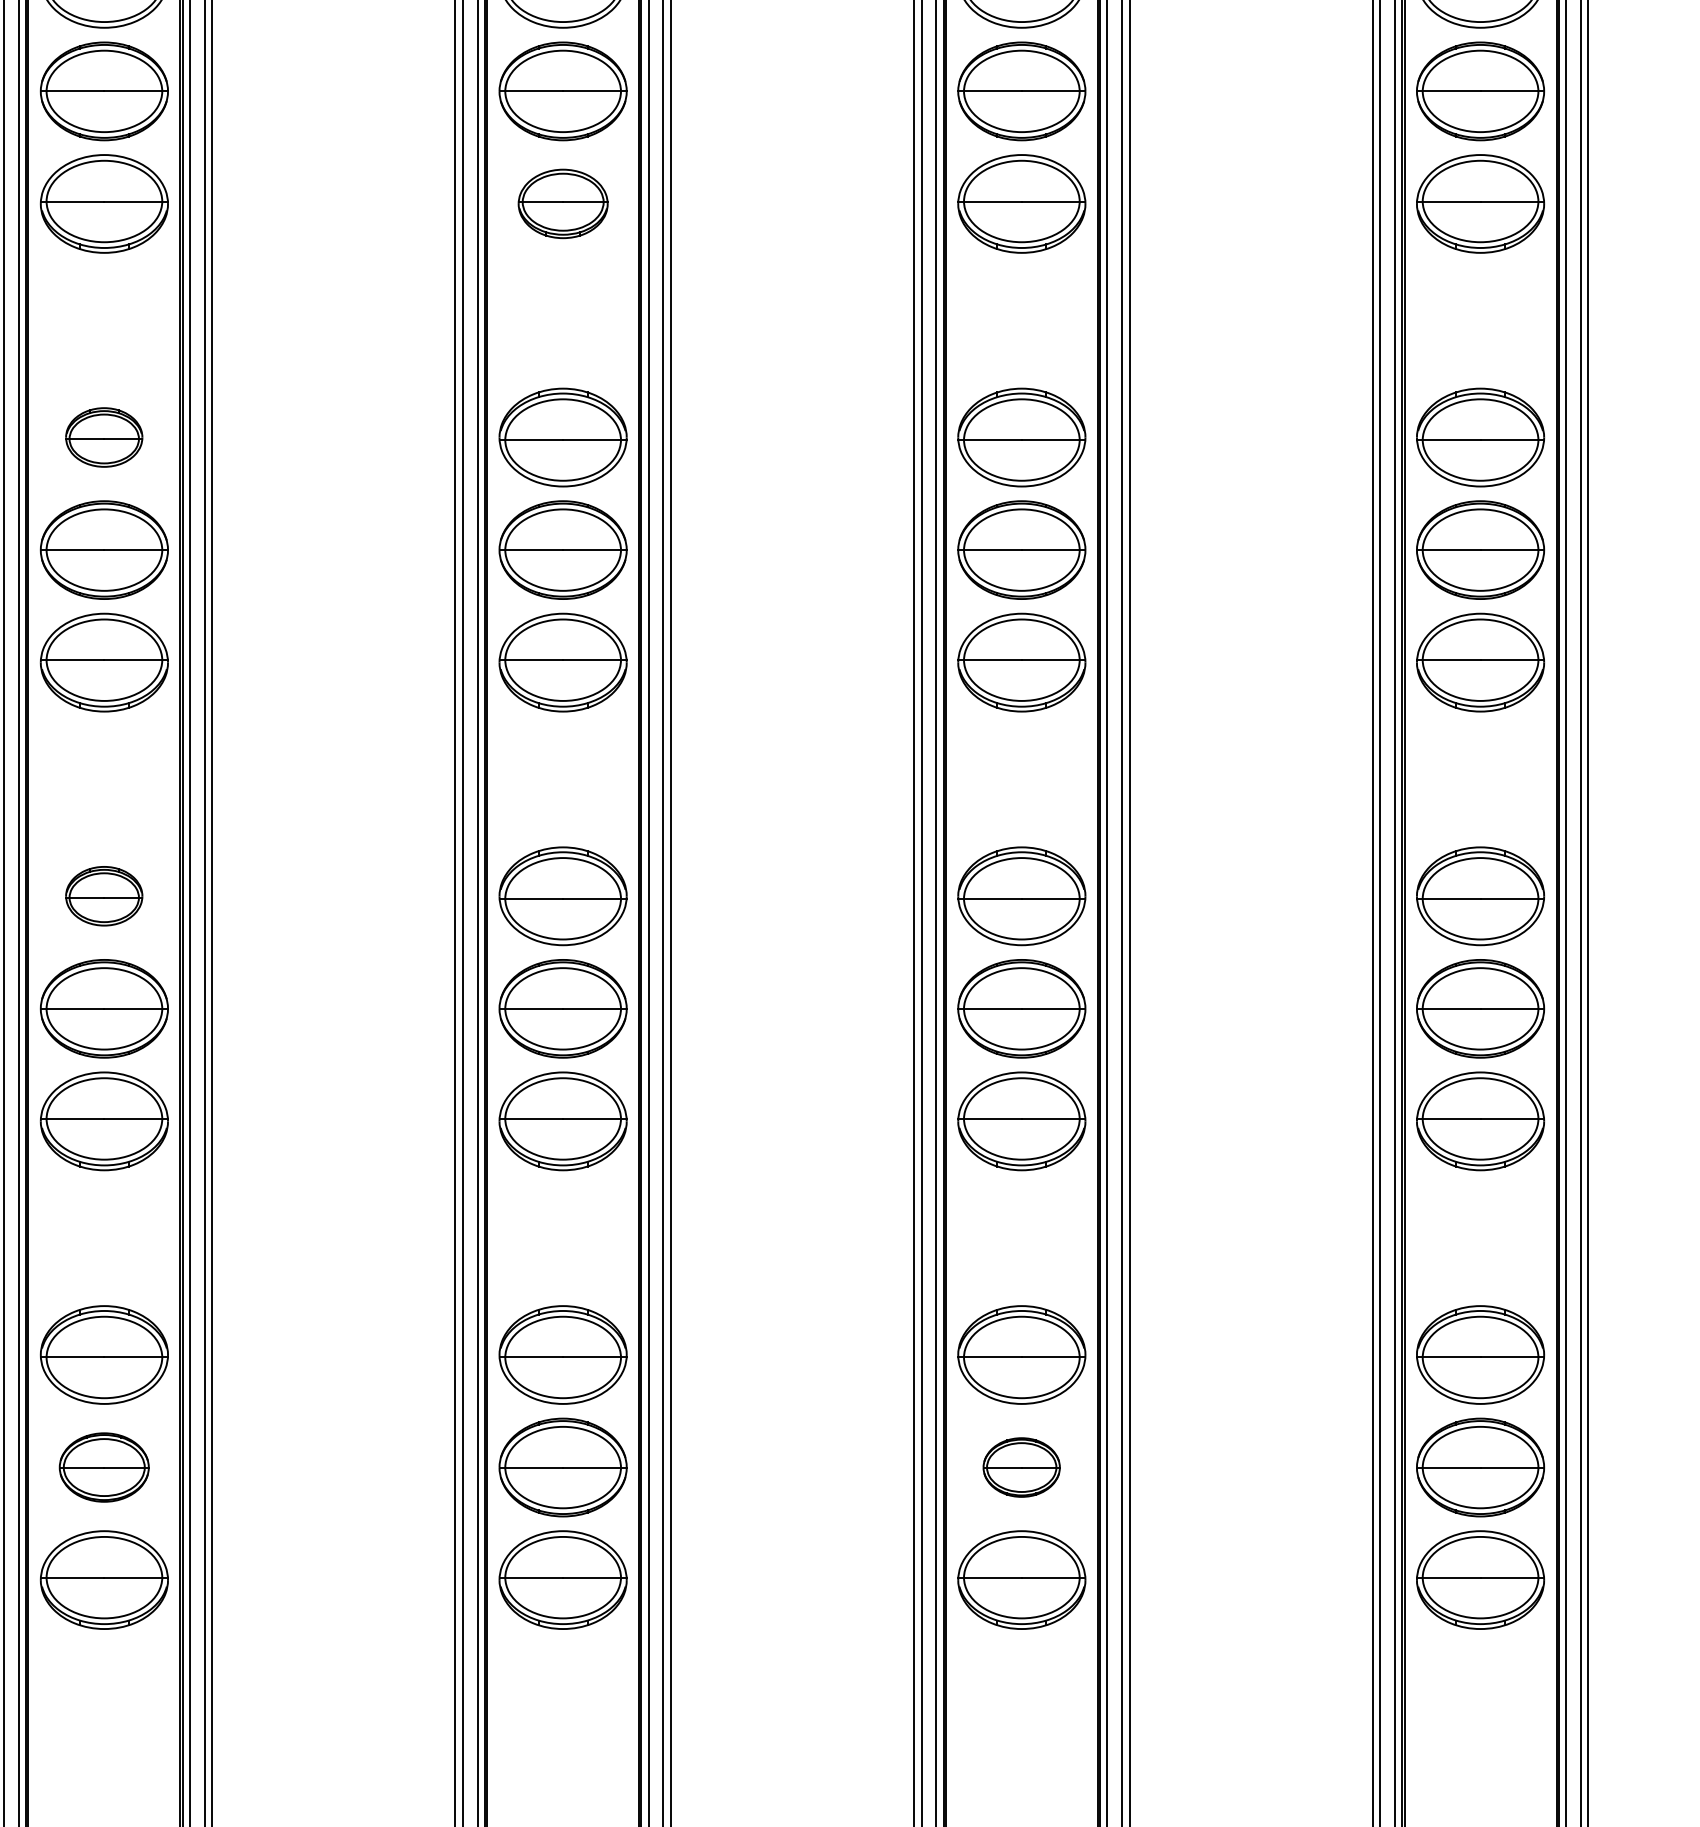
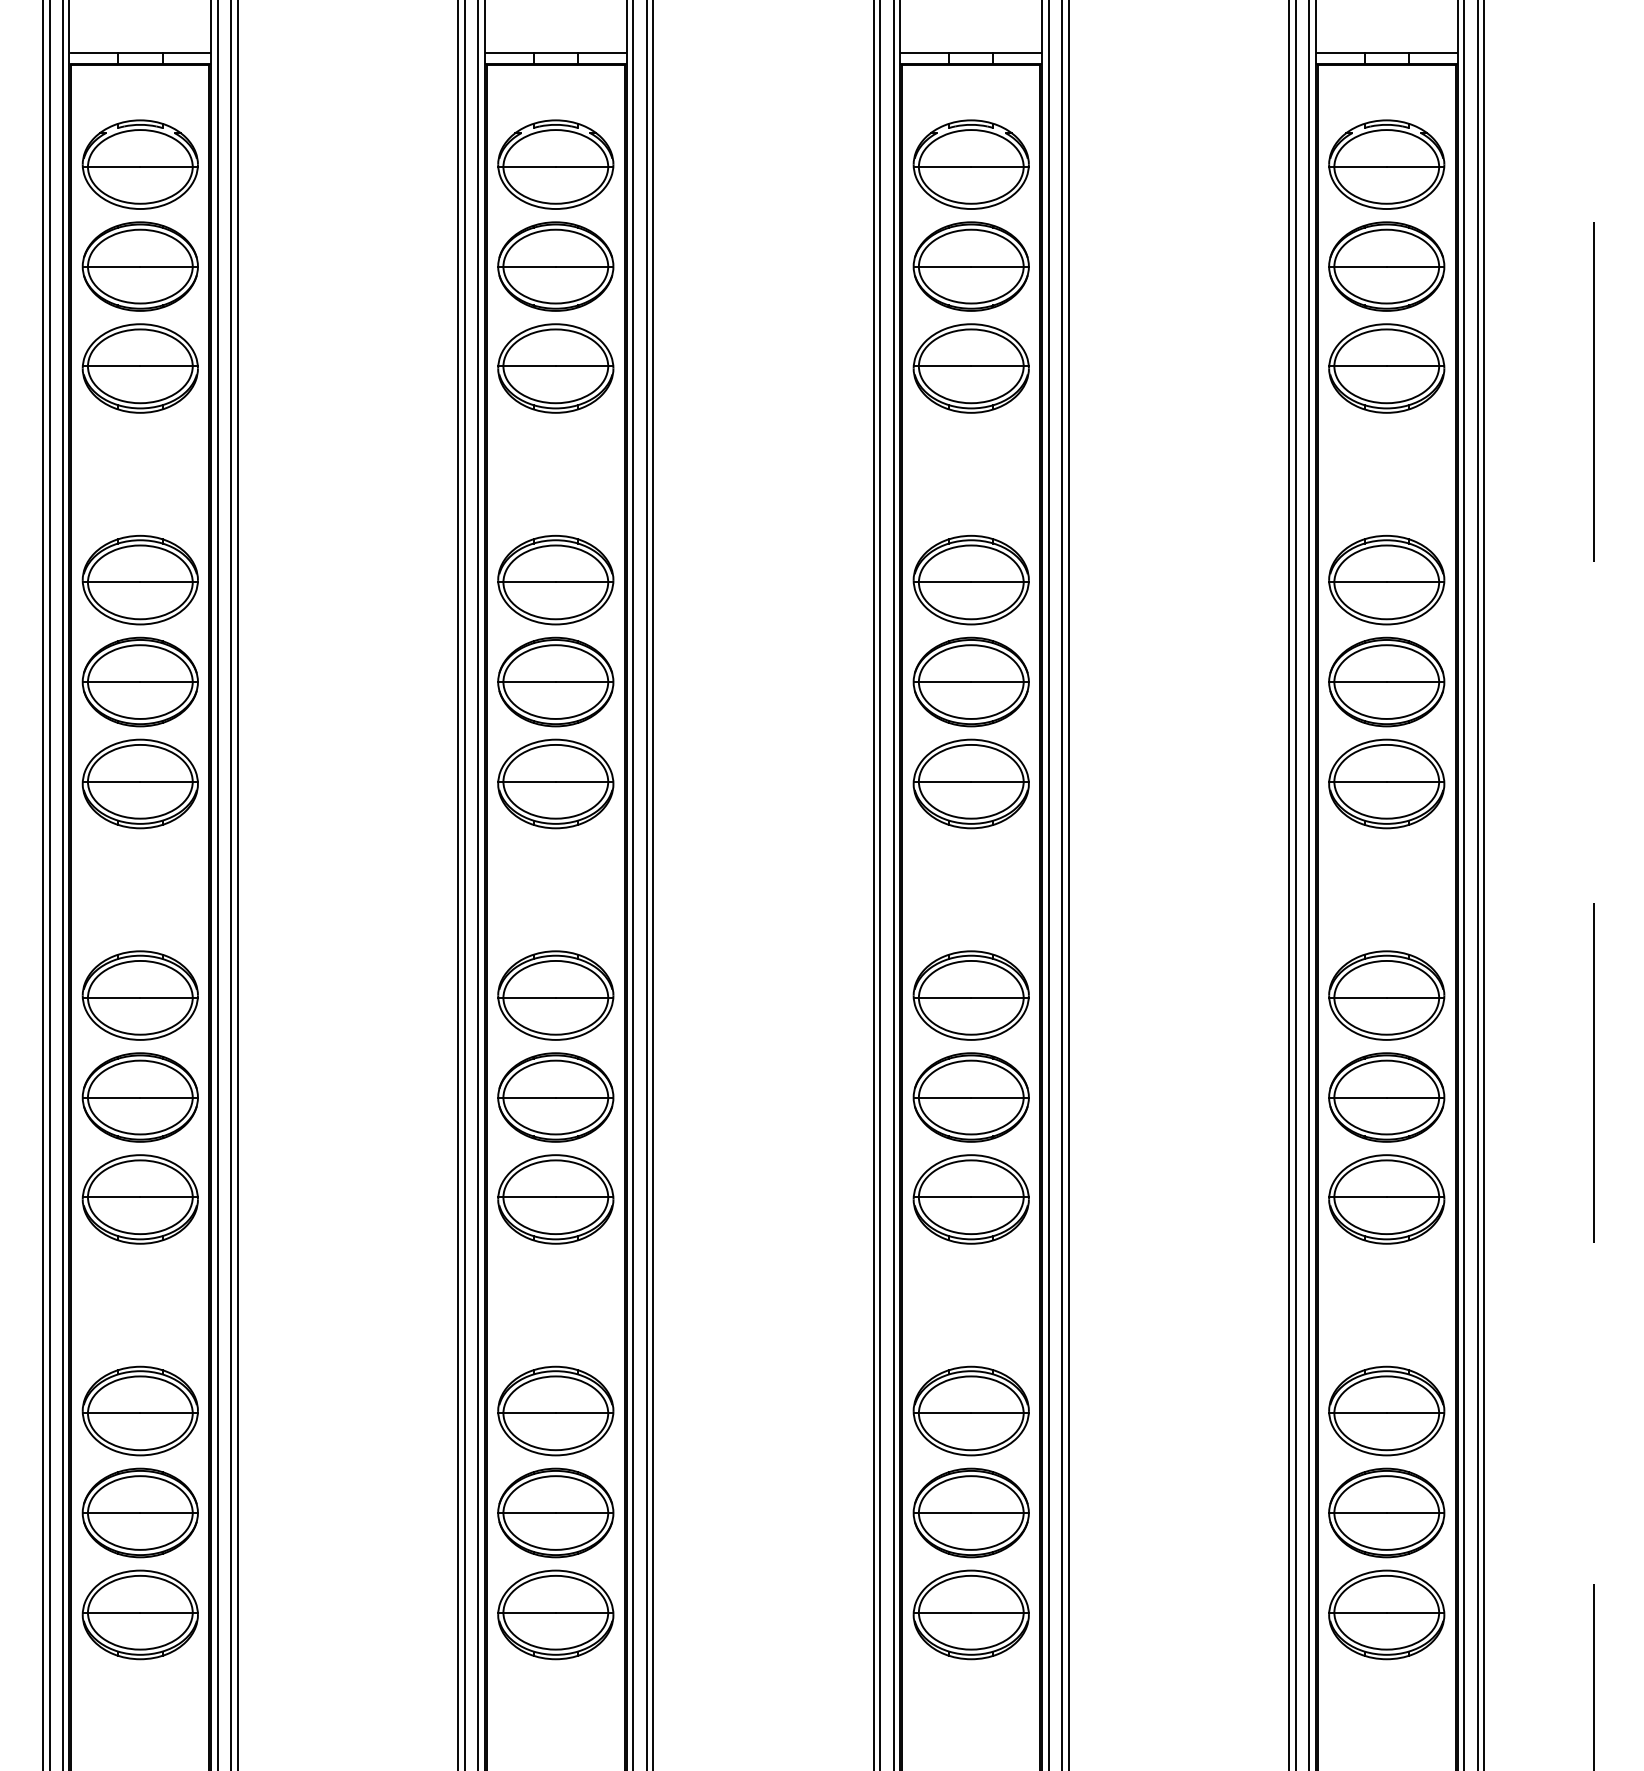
part: (562, 203) -> (555, 368), size x1.43
part: (103, 436) -> (139, 579), size x1.67
part: (103, 896) -> (139, 995), size x1.67
part: (103, 1466) -> (139, 1512), size x1.43
part: (1020, 1466) -> (970, 1512), size x1.67

